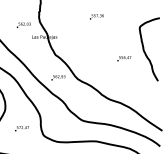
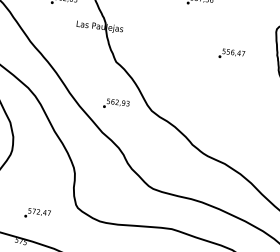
text: (124, 58) -> (232, 54), moved
text: (21, 128) -> (36, 213), moved

